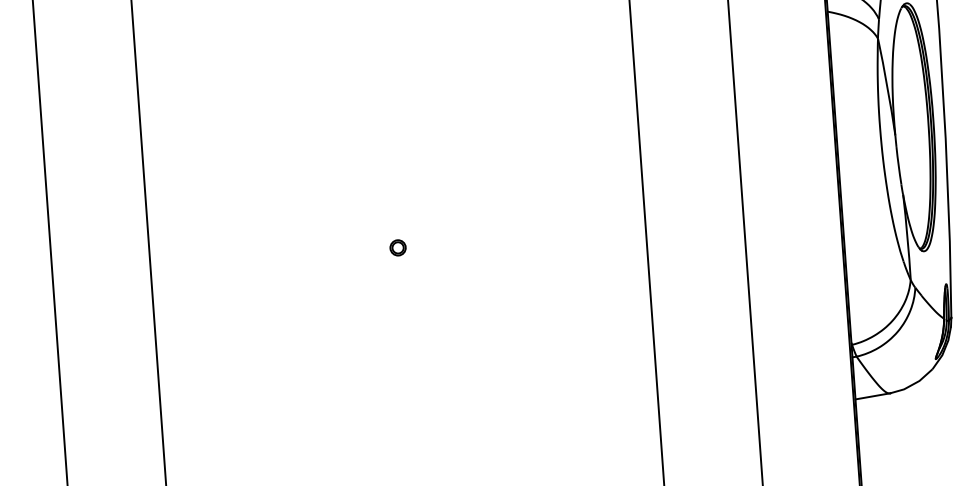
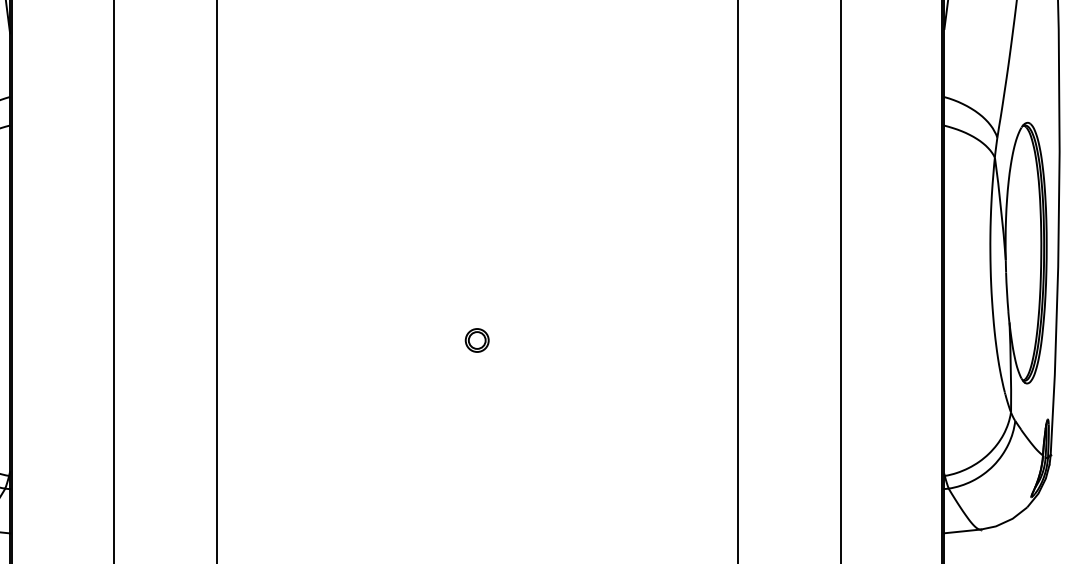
part: (397, 247) -> (476, 340), size x1.43

